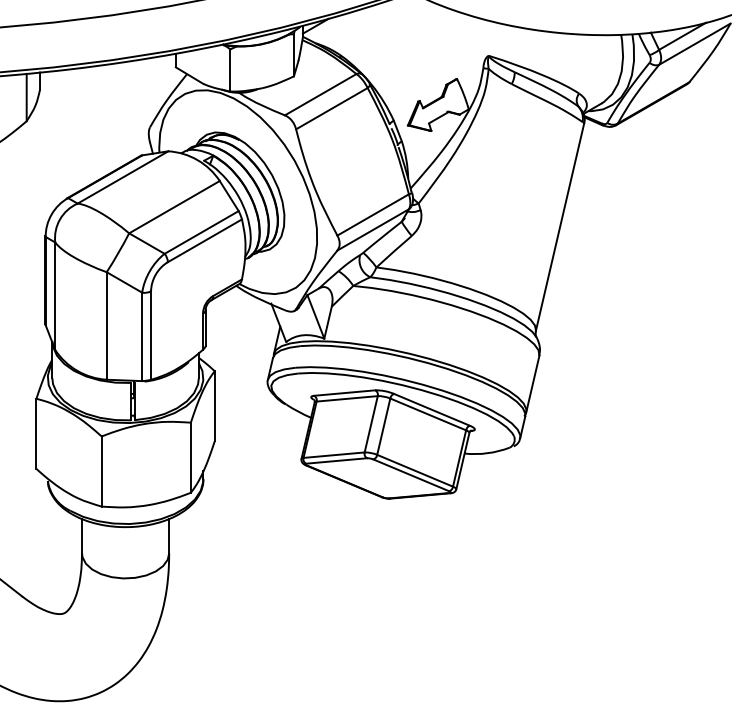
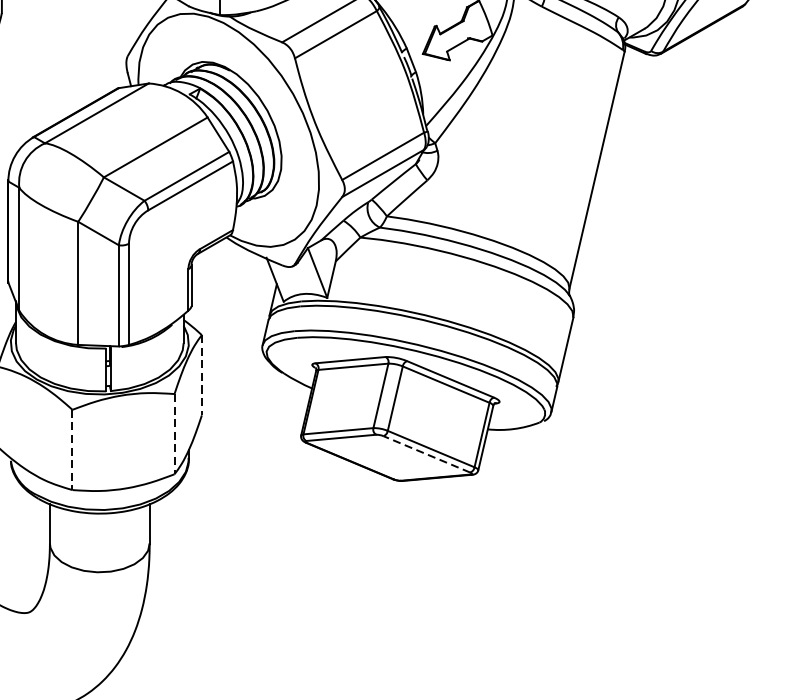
line: (214, 406) -> (201, 375), solid -> dashed
line: (190, 458) -> (174, 435), solid -> dashed
line: (101, 472) -> (72, 451), solid -> dashed
line: (410, 475) -> (425, 454), solid -> dashed

